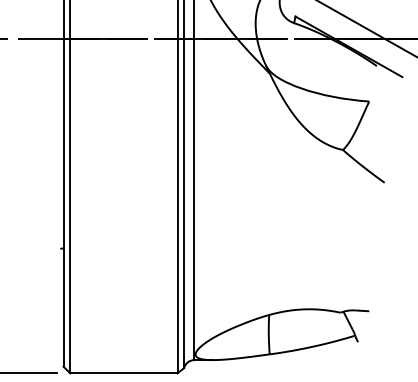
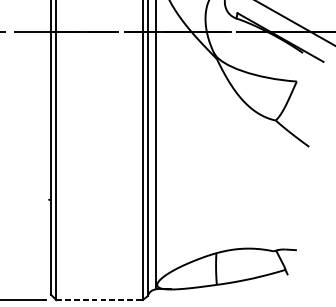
line: (123, 373) -> (99, 300), solid -> dashed

